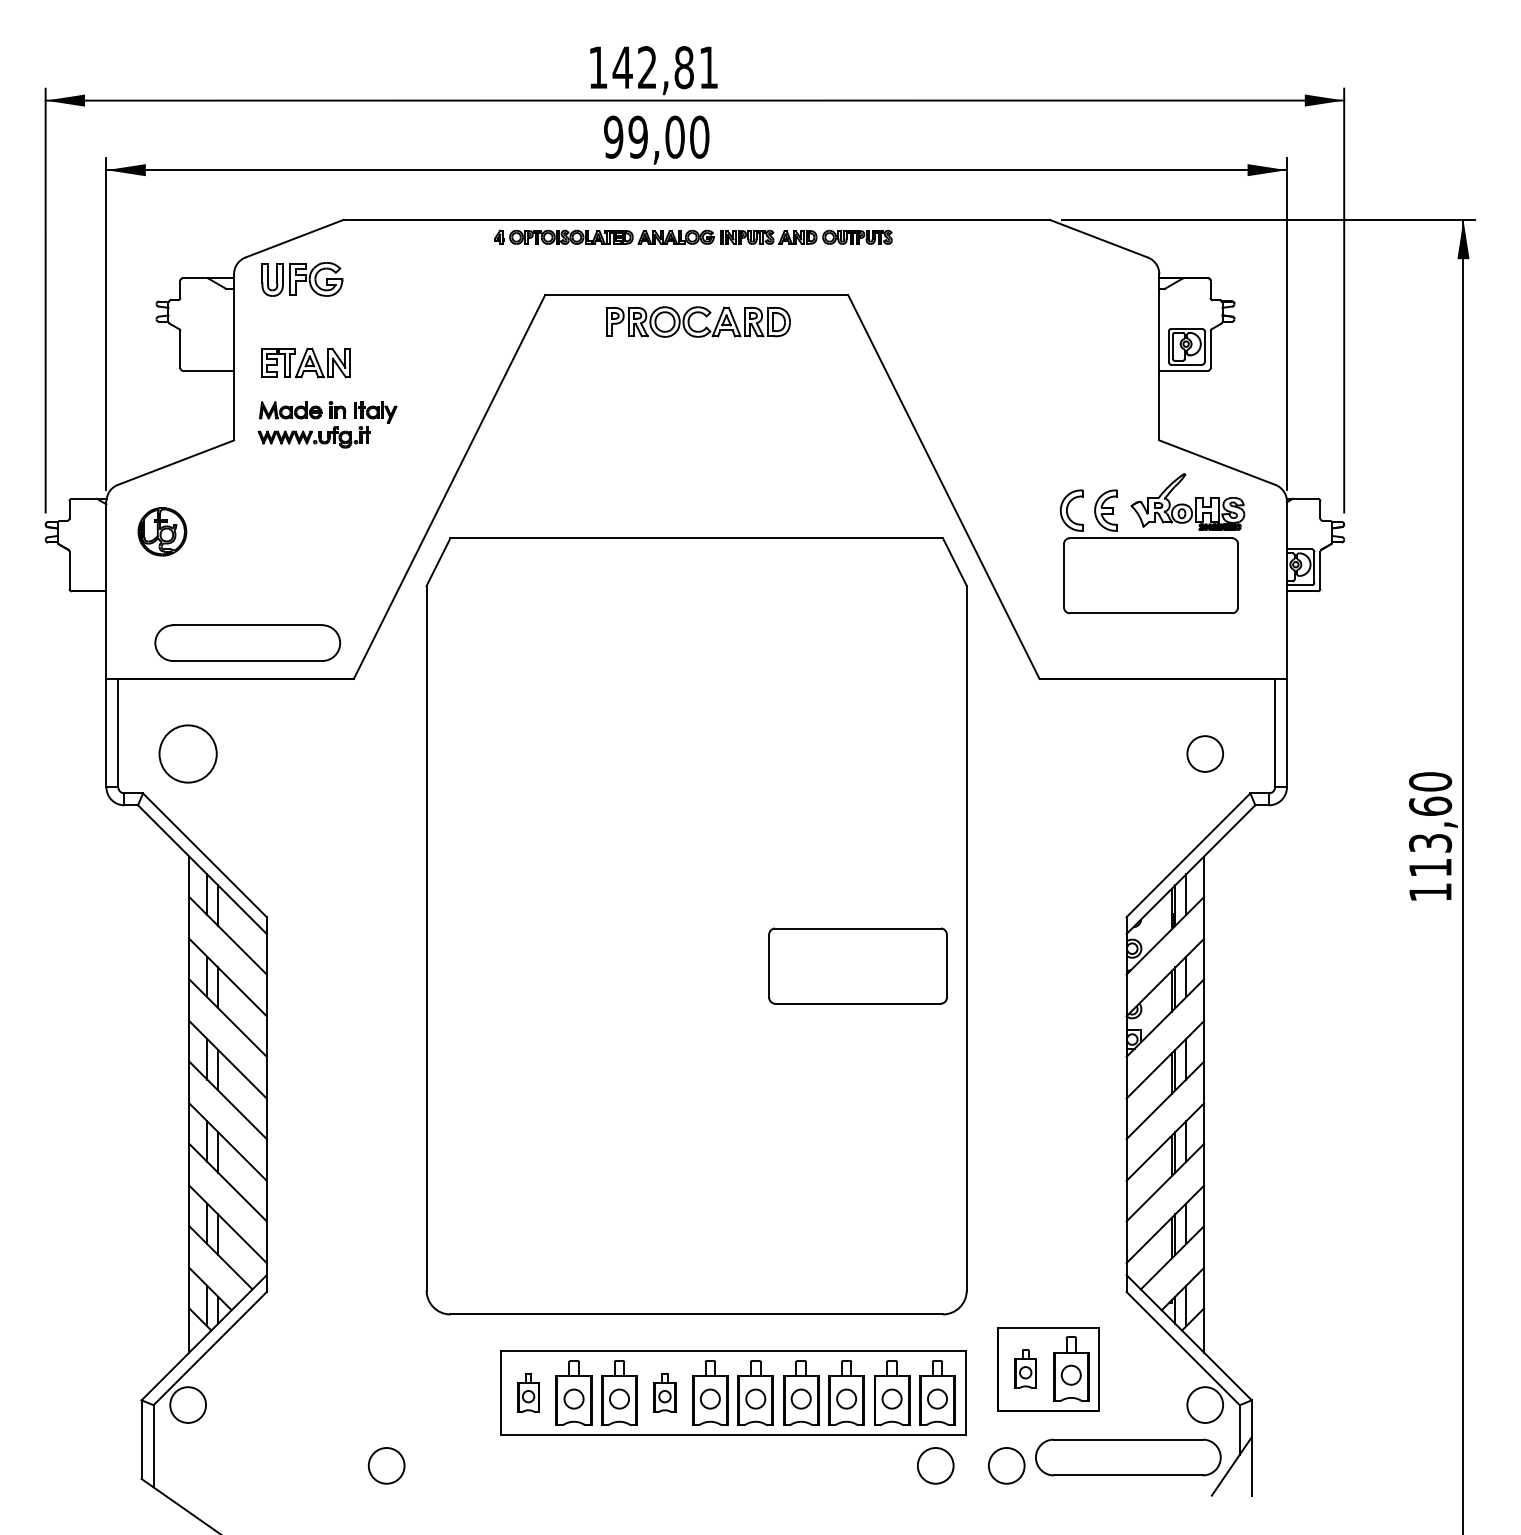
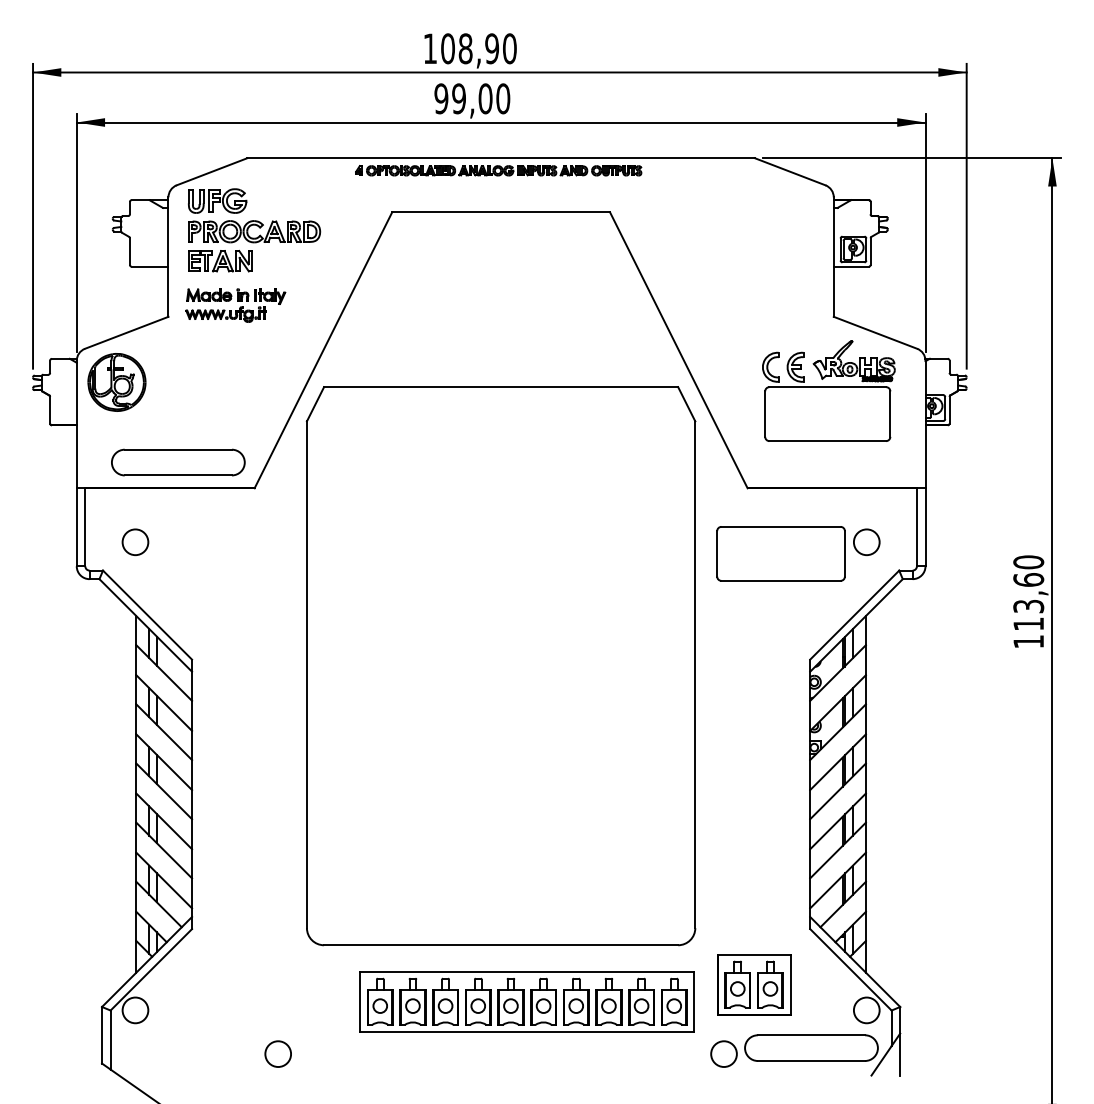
text: (665, 67) -> (478, 48), 142,81 -> 108,90
part: (698, 313) -> (254, 225), moved
part: (162, 531) -> (117, 382), size x1.67
circle: (188, 753) -> (135, 541), size x0.62
part: (857, 965) -> (780, 553), moved
part: (1025, 1368) -> (737, 984), size x1.67
part: (528, 1392) -> (380, 1001), size x1.67
part: (664, 1392) -> (477, 1001), size x1.67
circle: (935, 1465) -> (672, 1053), removed

